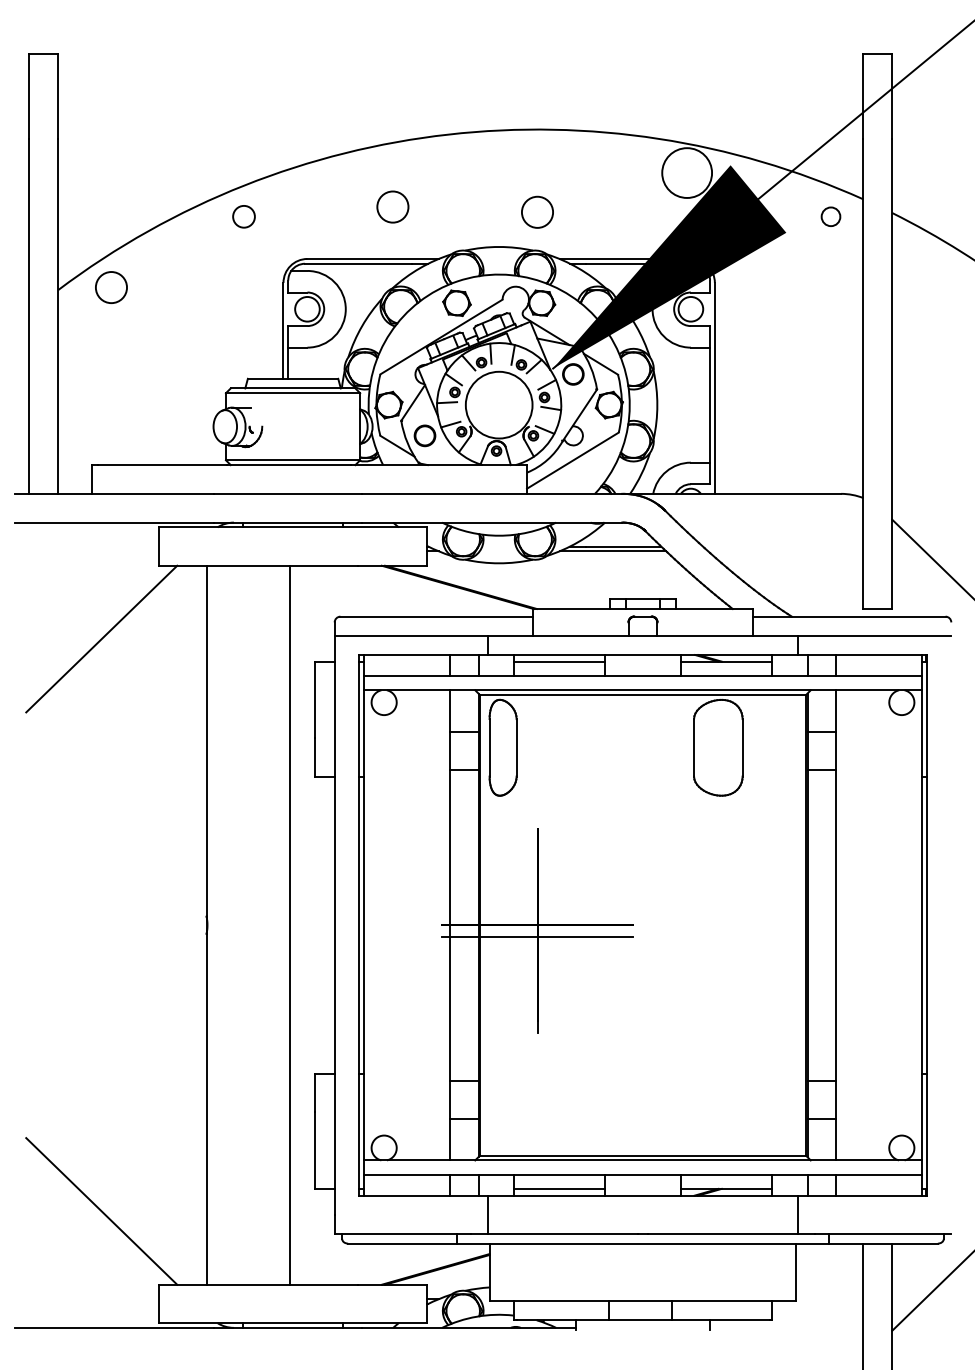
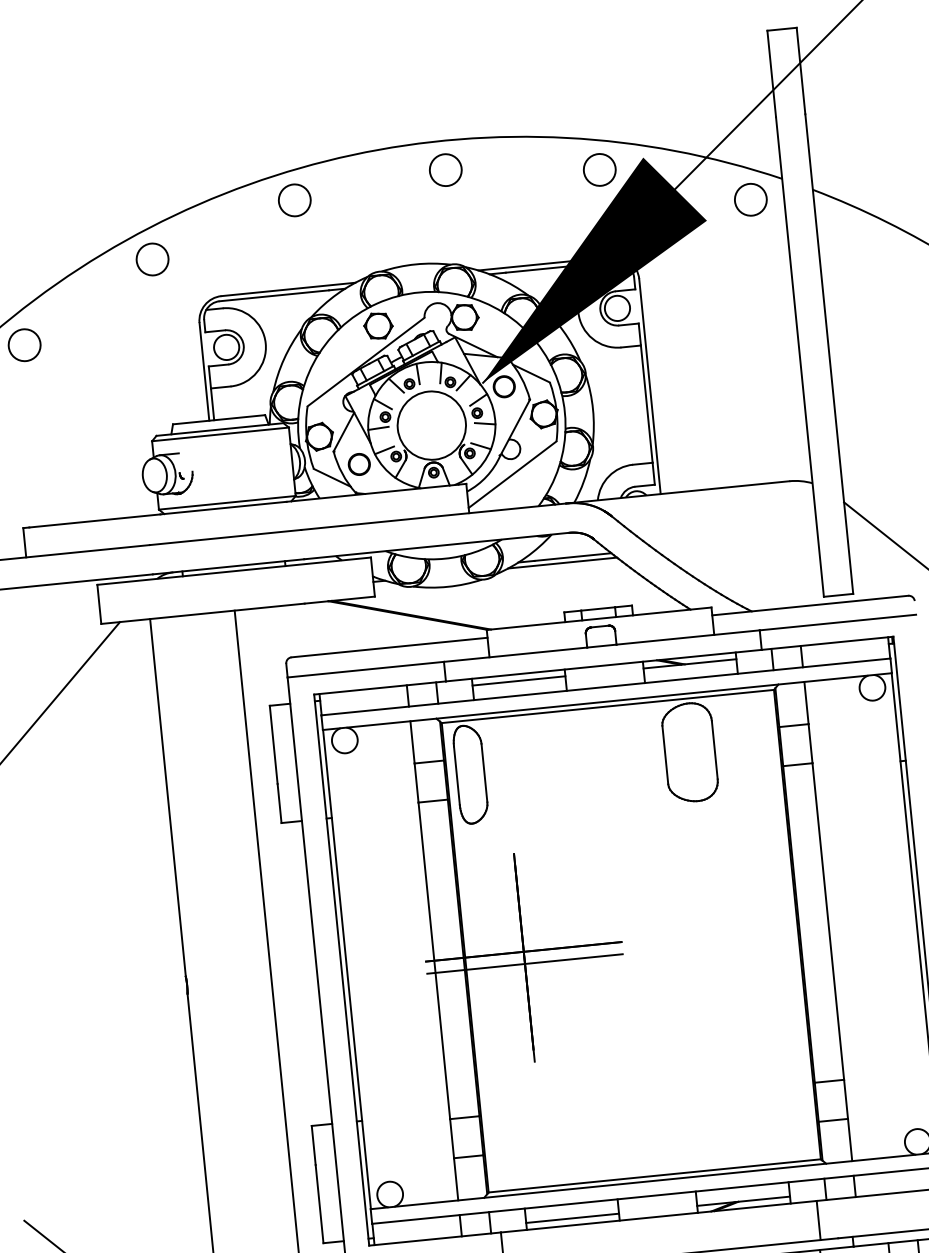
circle: (686, 172) -> (599, 169), size x0.62
circle: (392, 206) -> (294, 199), moved
circle: (537, 211) -> (445, 169), moved
circle: (243, 216) -> (152, 259), size x1.43
circle: (830, 216) -> (750, 199), size x1.67

